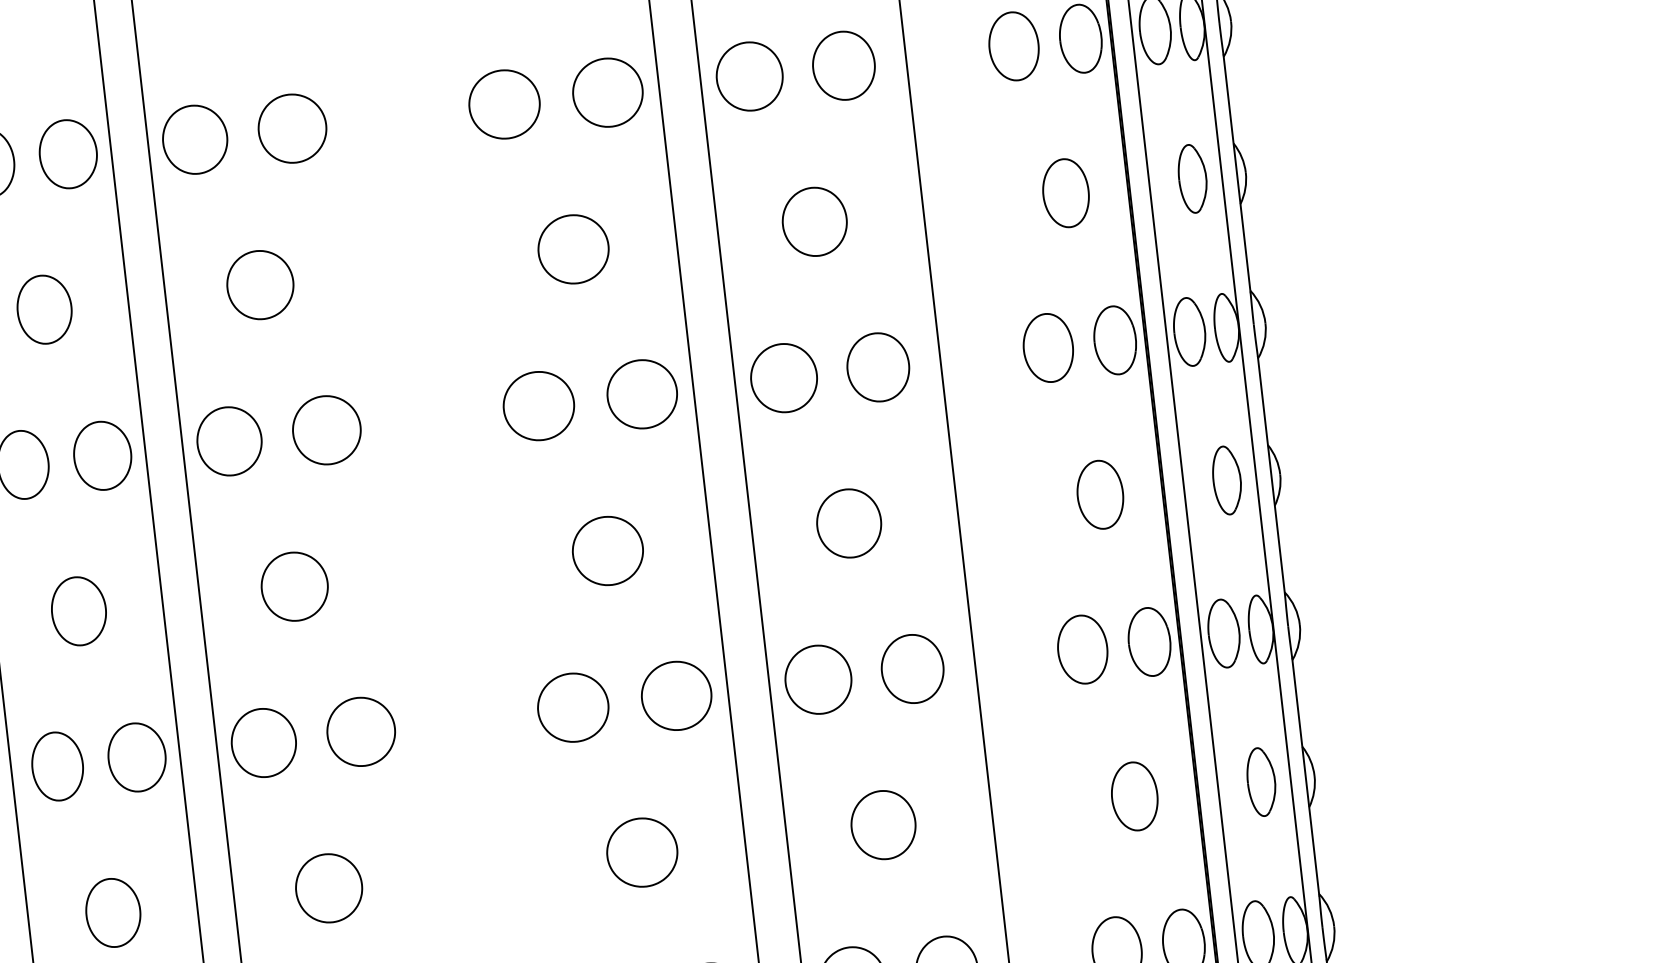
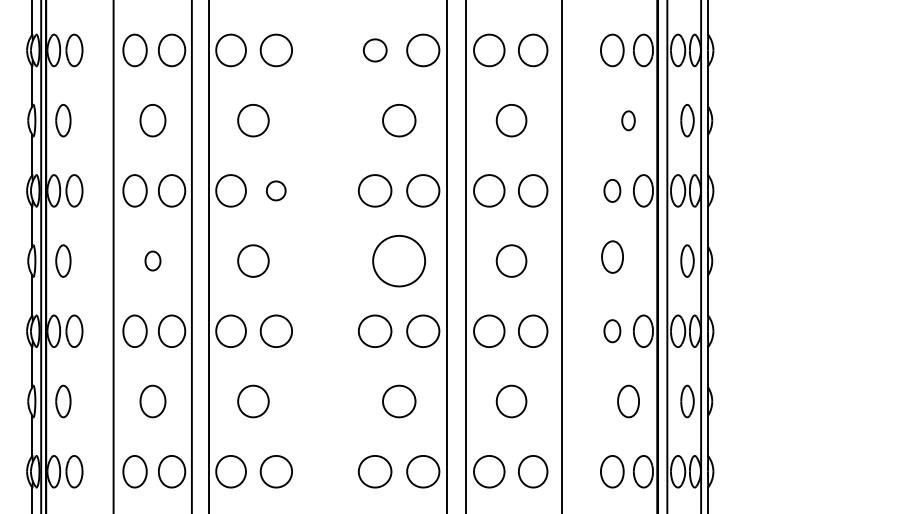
part: (505, 104) -> (375, 50), size x0.7
part: (1065, 192) -> (628, 120), size x0.6
part: (1048, 347) -> (612, 190), size x0.7
part: (324, 429) -> (275, 190), size x0.6
part: (1100, 493) -> (612, 256), moved
part: (608, 549) -> (399, 260), size x1.6
part: (77, 610) -> (152, 260), size x0.6
part: (1082, 647) -> (612, 330), size x0.7

